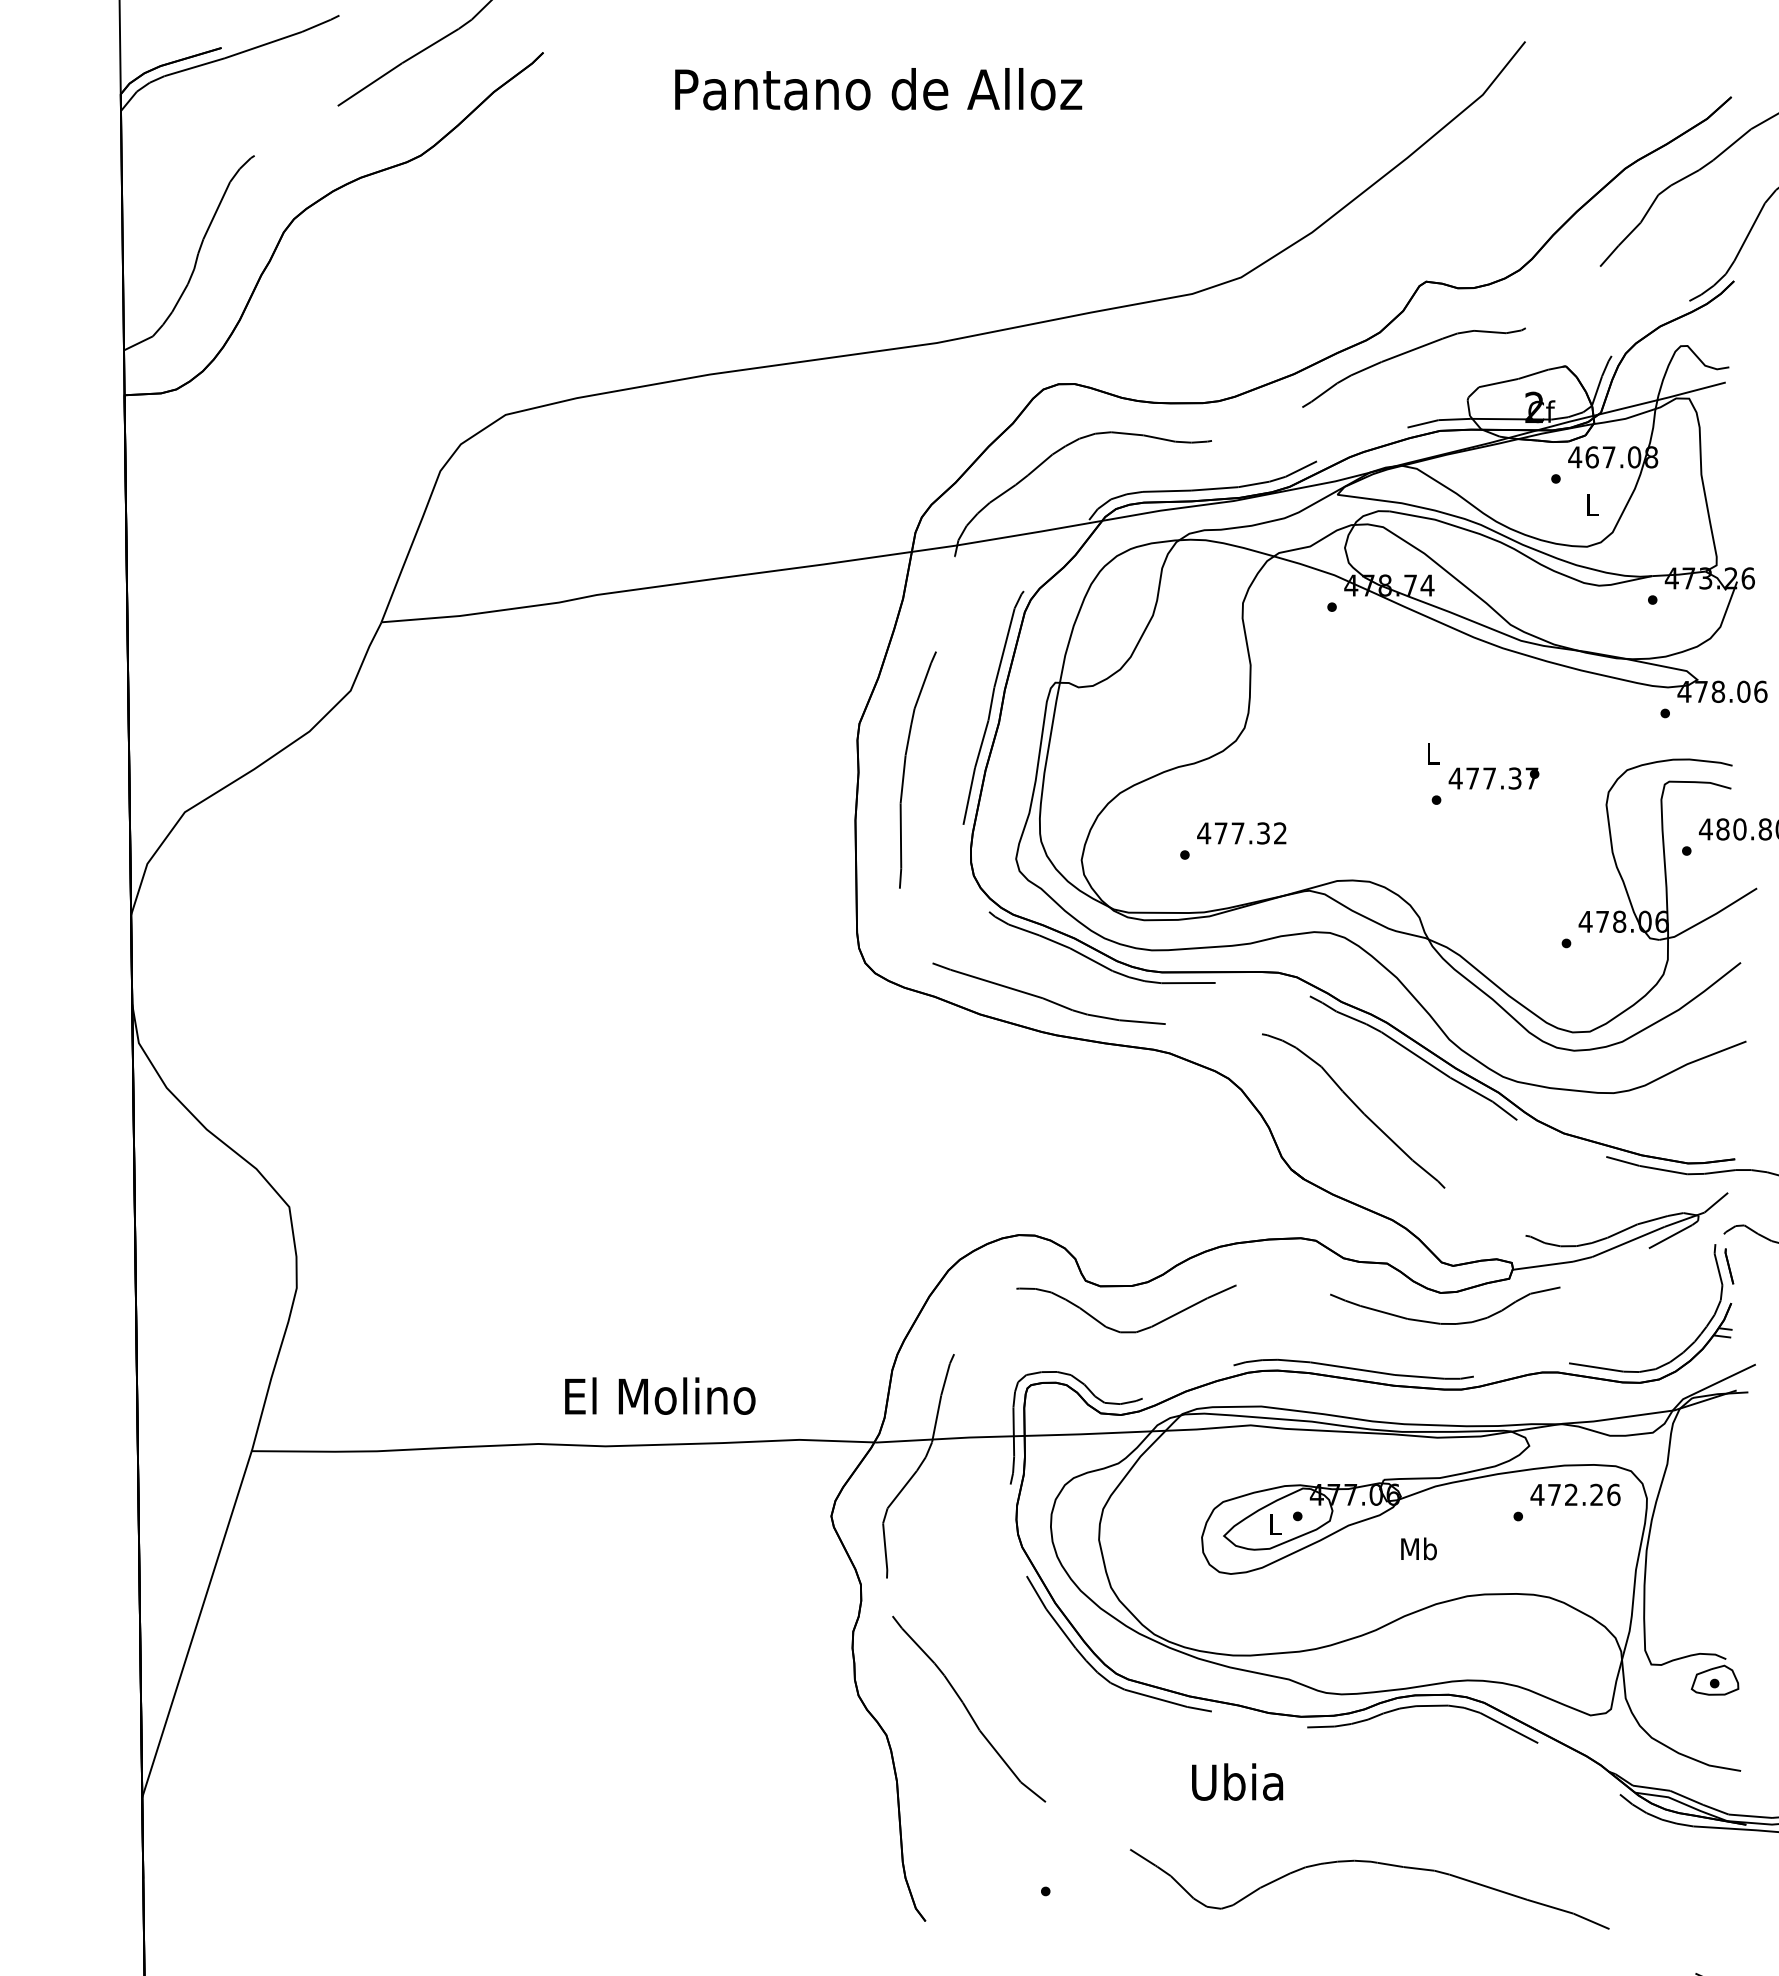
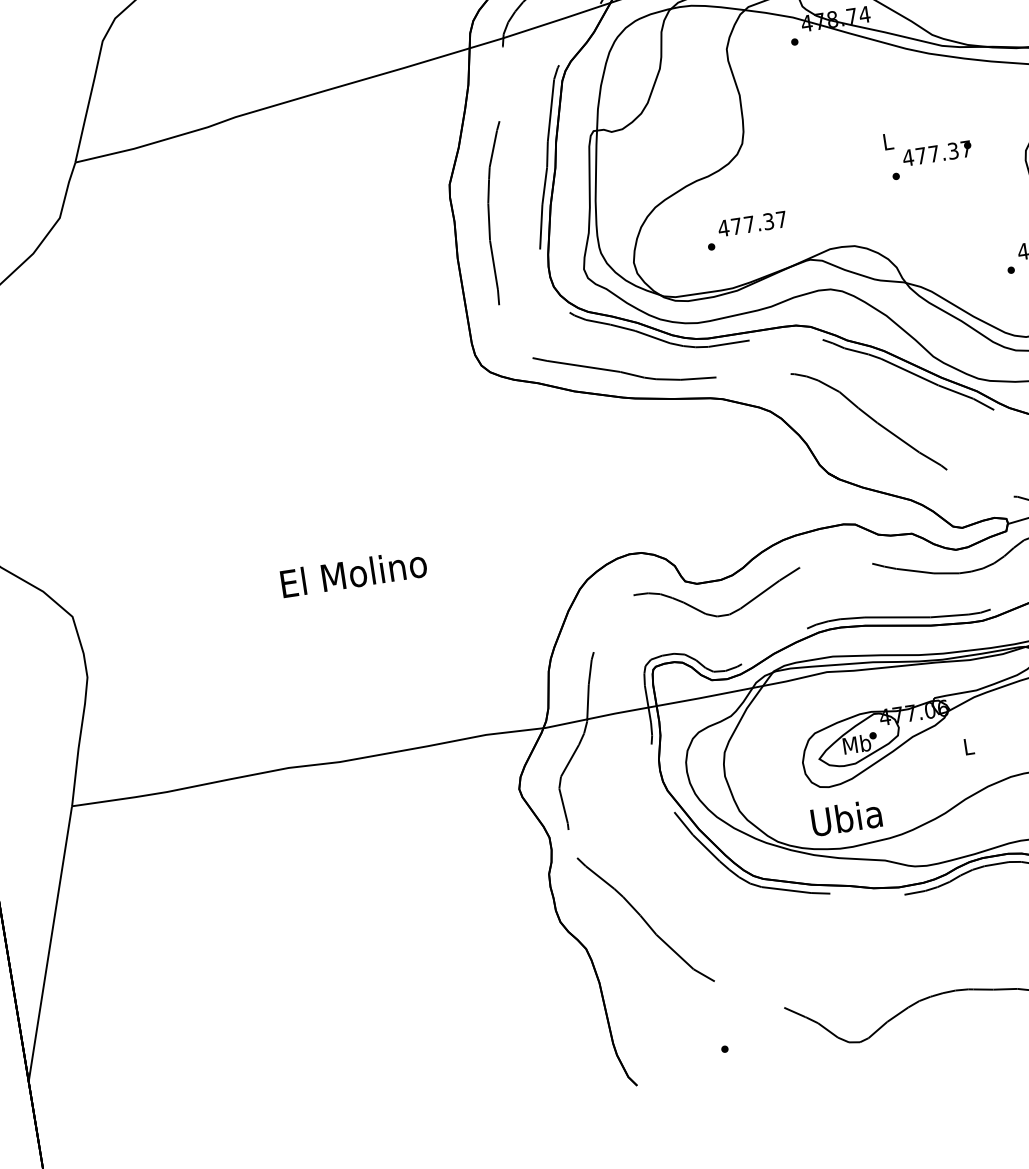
text: (1280, 833) -> (781, 219), 477.32 -> 477.37
text: (660, 1395) -> (353, 573), moved
text: (1275, 1523) -> (857, 743), L -> Mb
text: (1418, 1548) -> (968, 746), Mb -> L
text: (1237, 1781) -> (846, 817), moved

